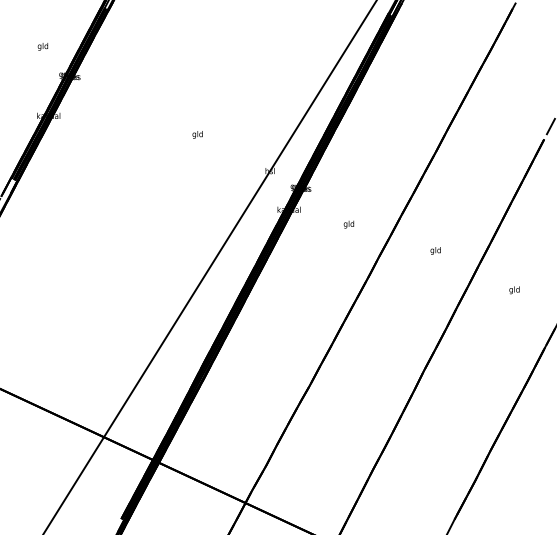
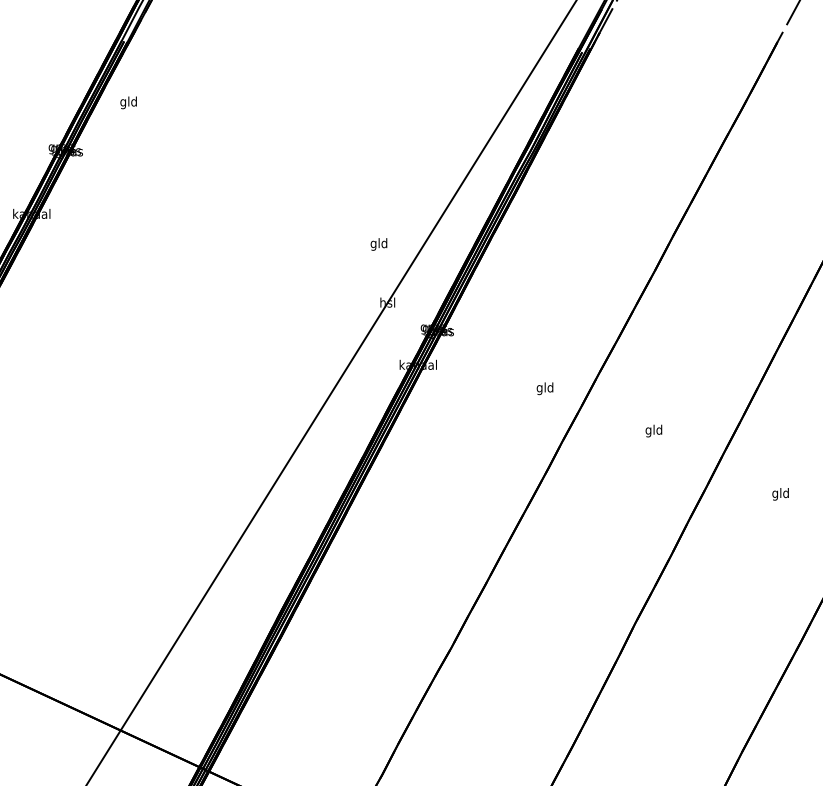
text: (42, 46) -> (127, 102), moved
text: (197, 134) -> (378, 243), moved
text: (348, 224) -> (544, 388), moved

